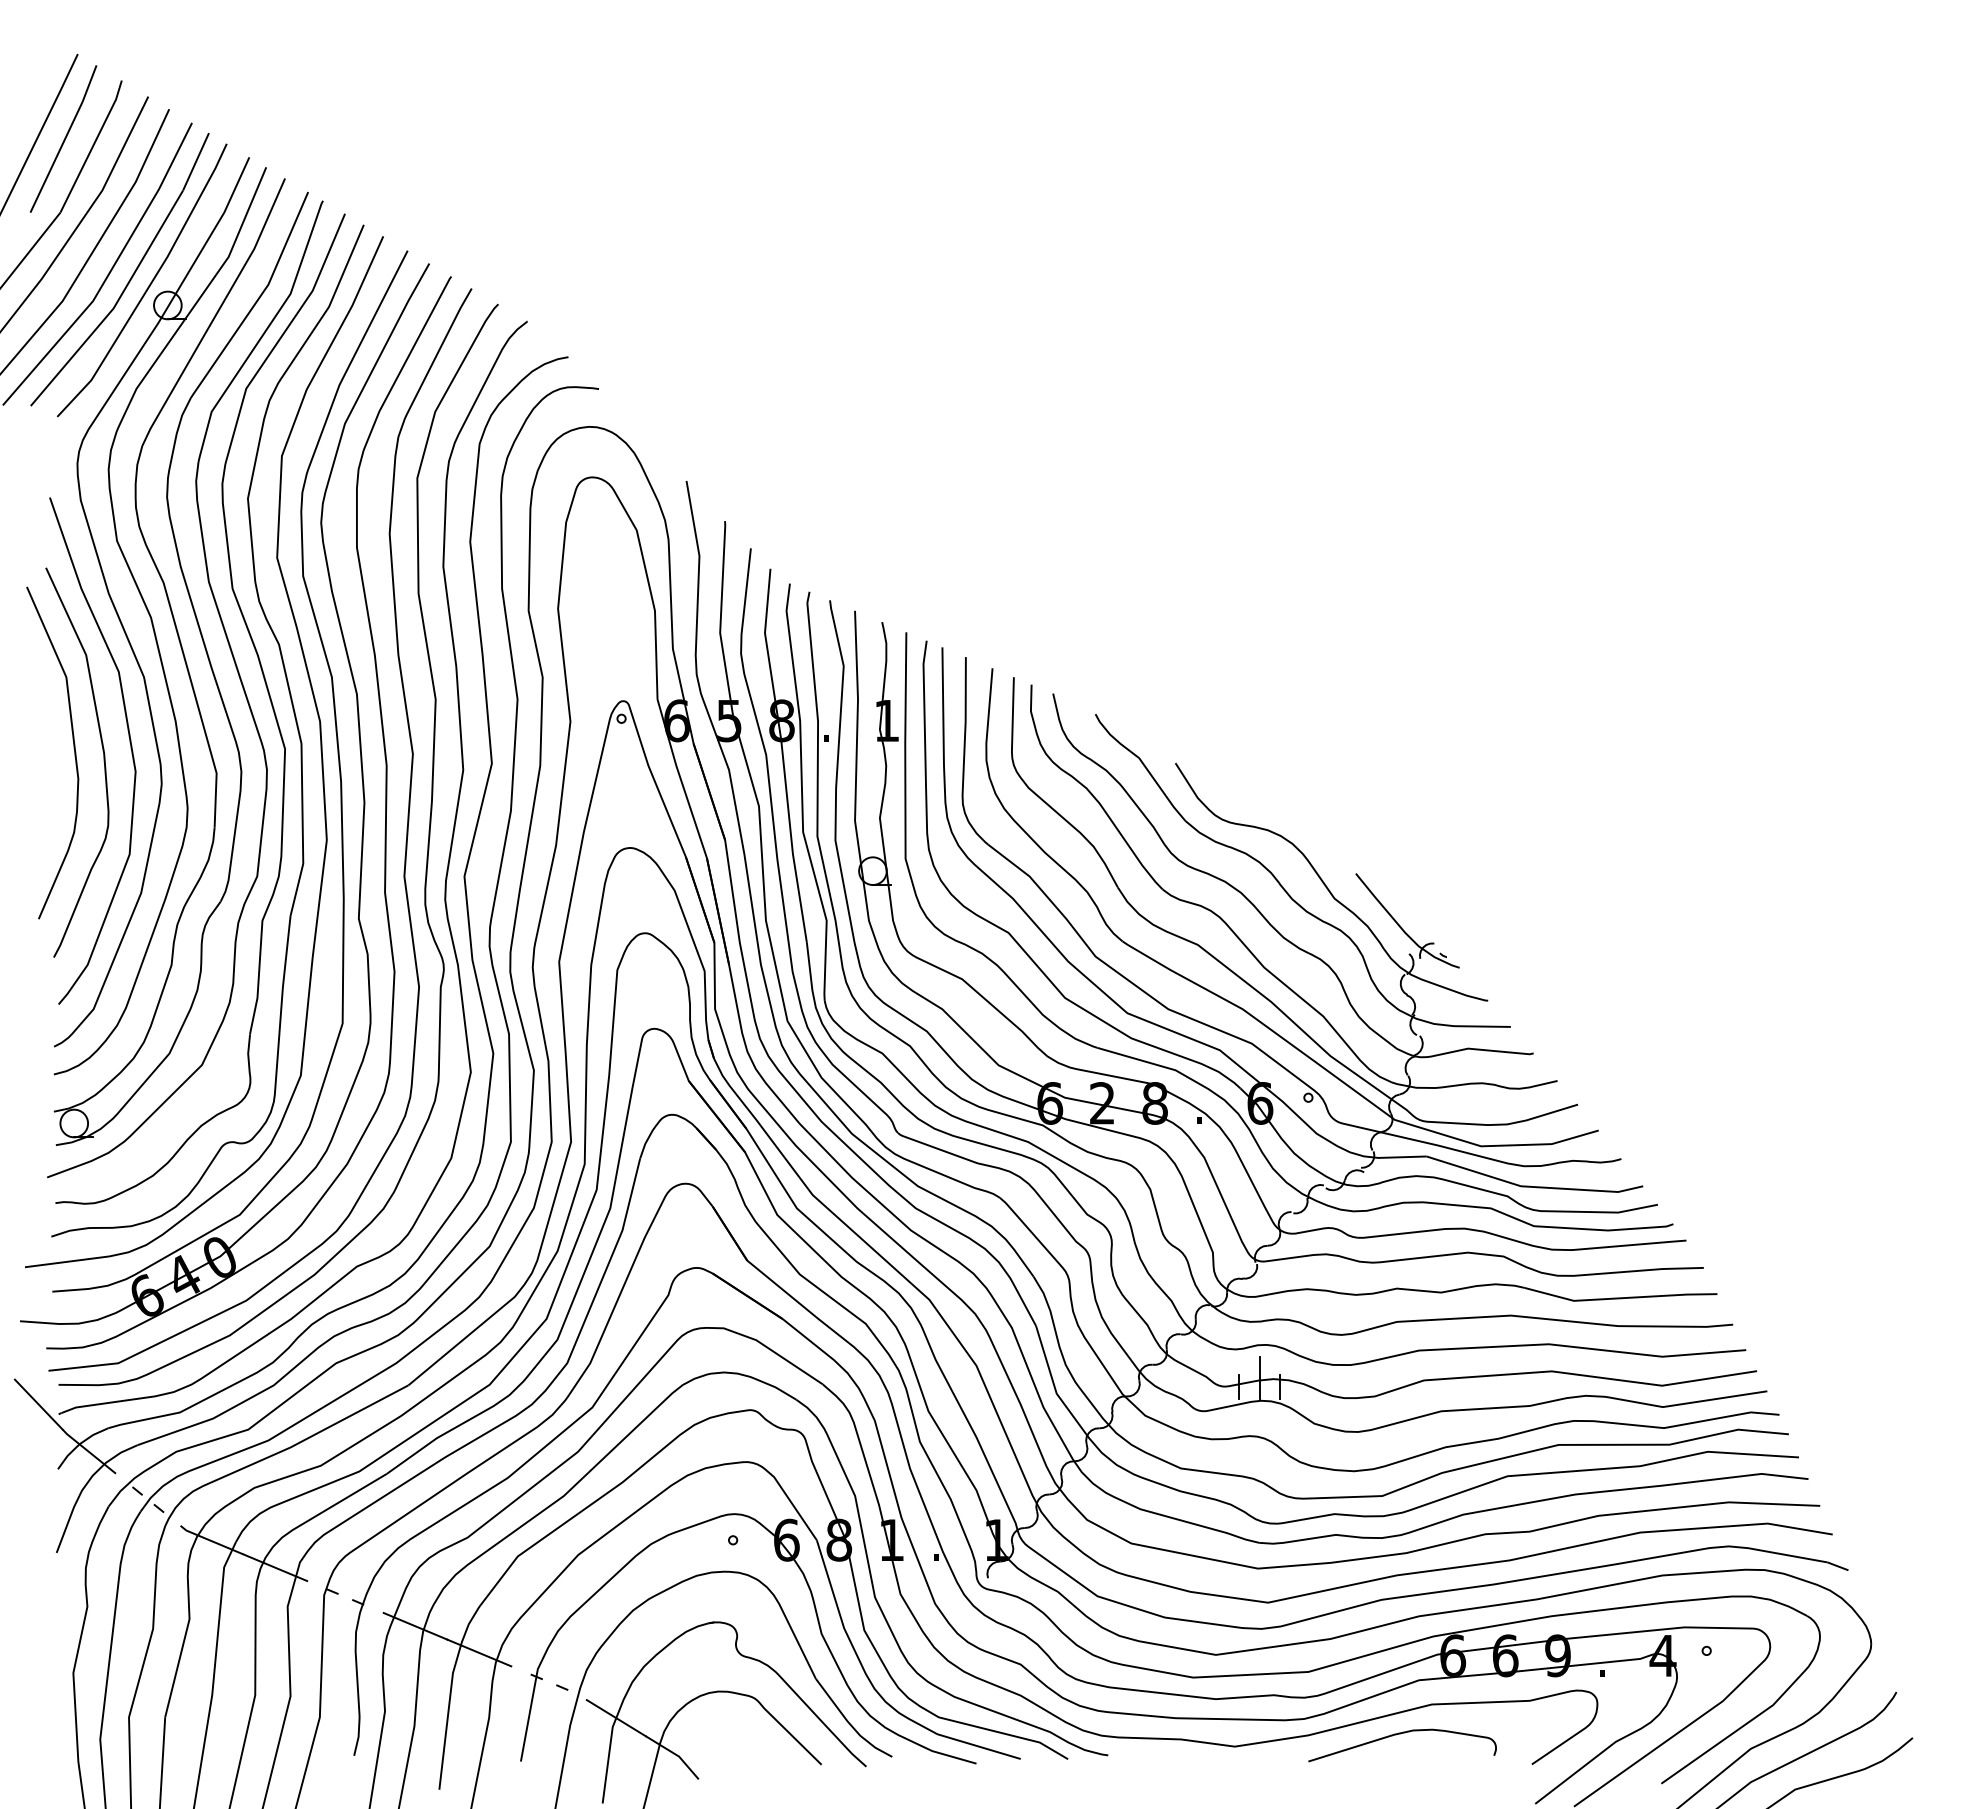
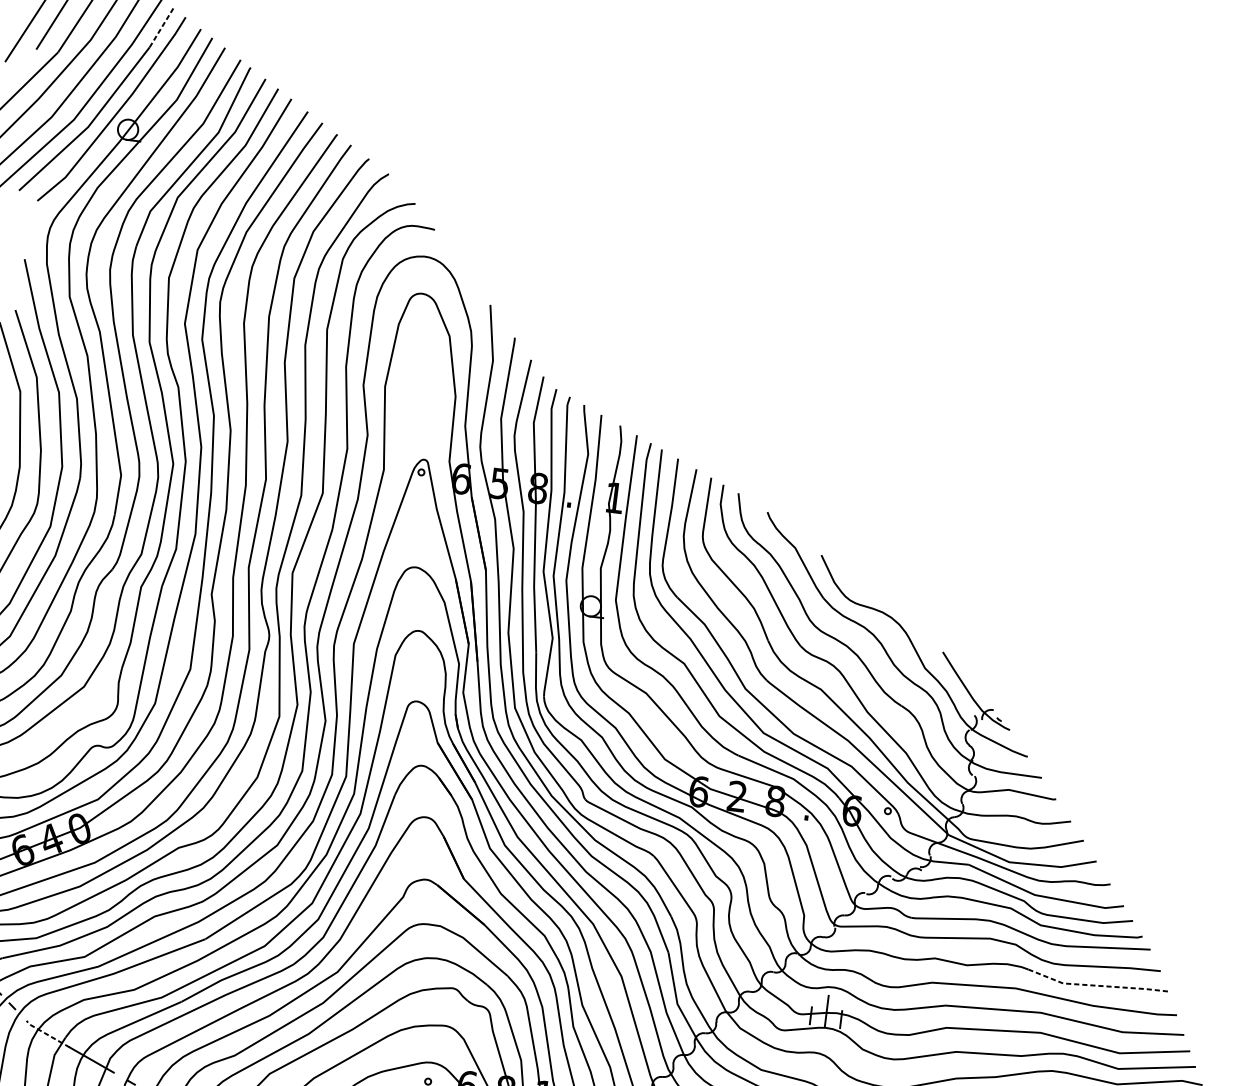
line: (196, 161) -> (162, 27), solid -> dashed
line: (1620, 1298) -> (1097, 985), solid -> dashed
line: (210, 1540) -> (47, 1034), solid -> dashed

